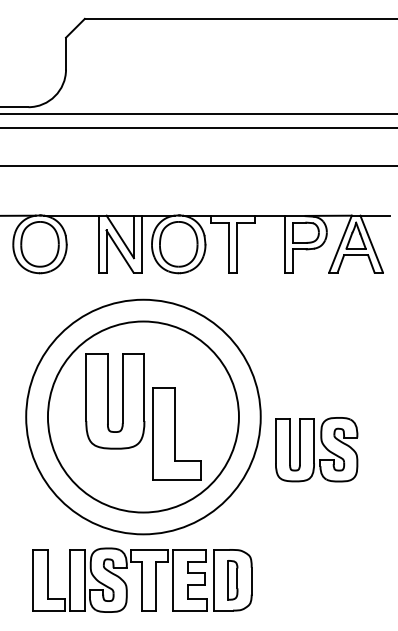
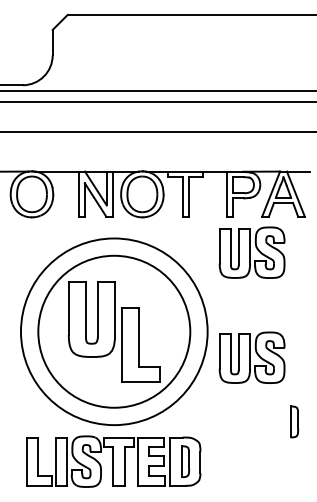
part: (316, 317) -> (251, 252), added
part: (369, 530) -> (294, 422), added

